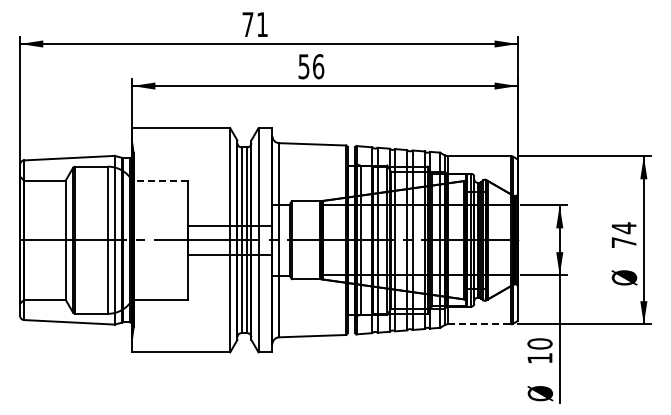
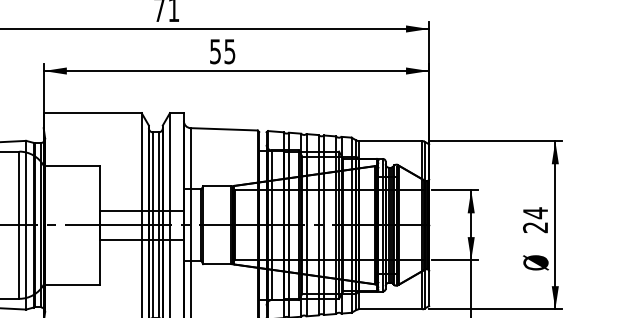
text: (318, 66) -> (229, 51), 56 -> 55
line: (159, 180) -> (70, 165), dashed -> solid
text: (623, 242) -> (534, 227), 74 -> 24
line: (479, 324) -> (390, 309), dashed -> solid

